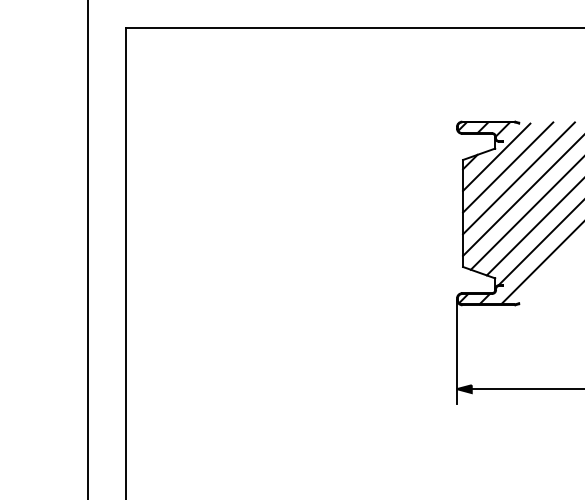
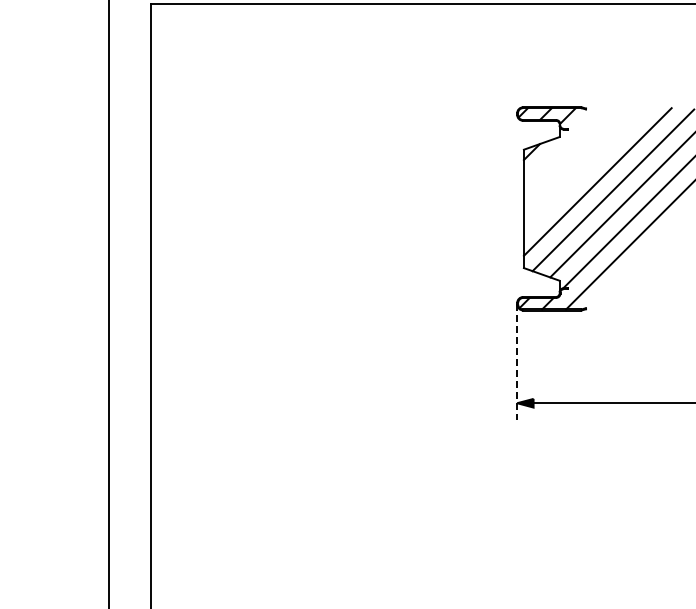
line: (496, 157) -> (560, 146), removed
line: (507, 167) -> (573, 157), removed
line: (518, 177) -> (585, 169), removed
line: (457, 352) -> (517, 362), solid -> dashed

